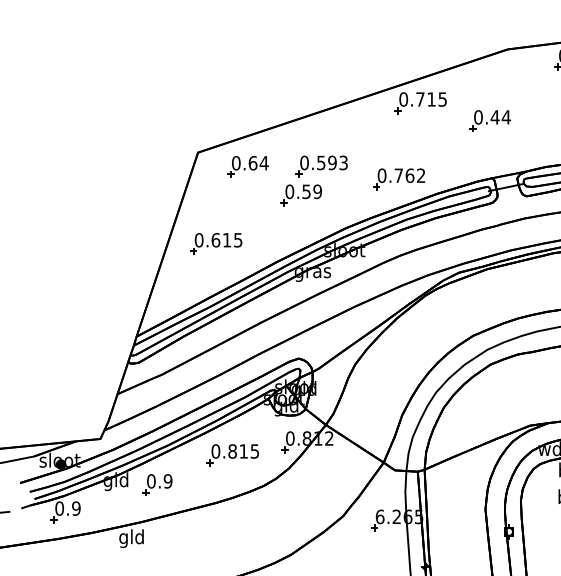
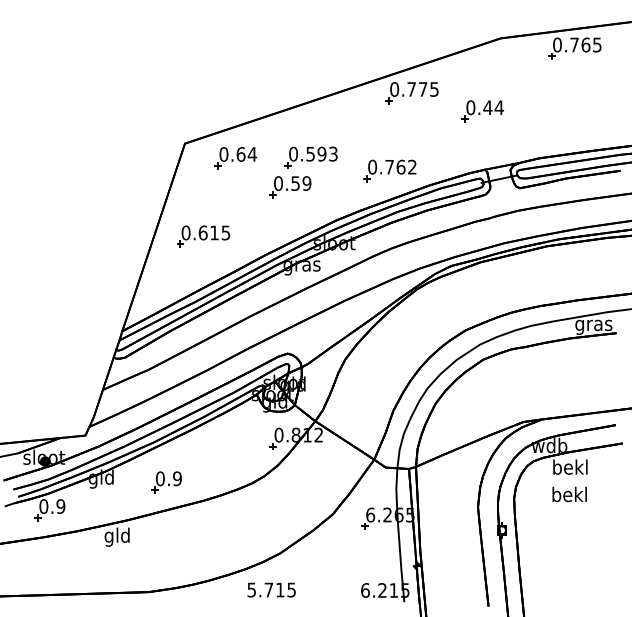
text: (432, 99) -> (423, 89), 0.715 -> 0.775
part: (232, 454) -> (220, 451), removed
part: (157, 484) -> (166, 482), moved

